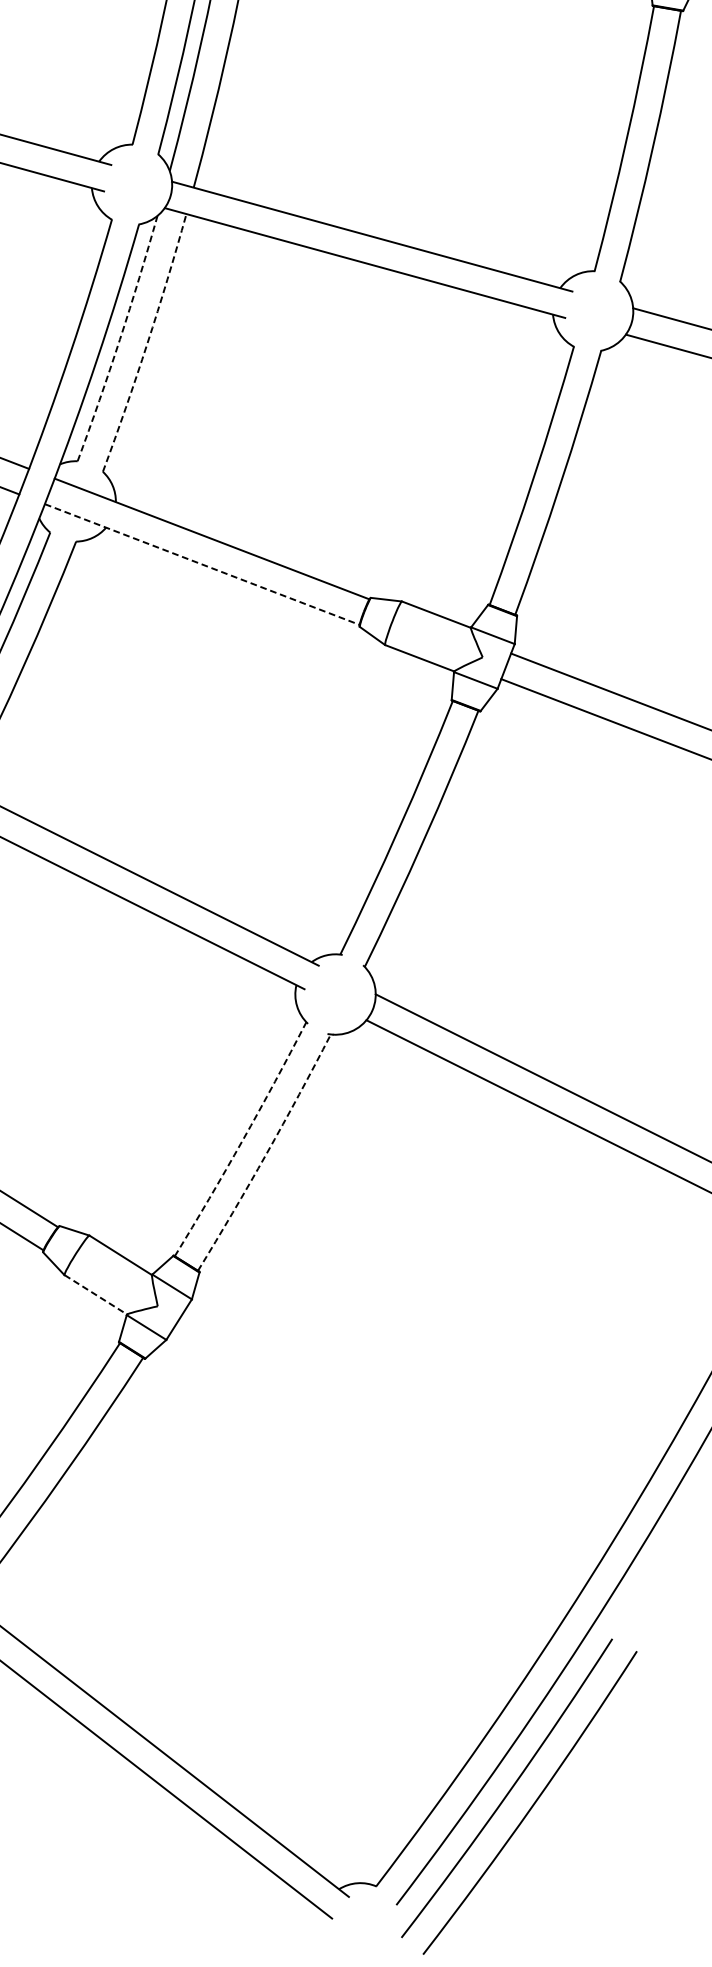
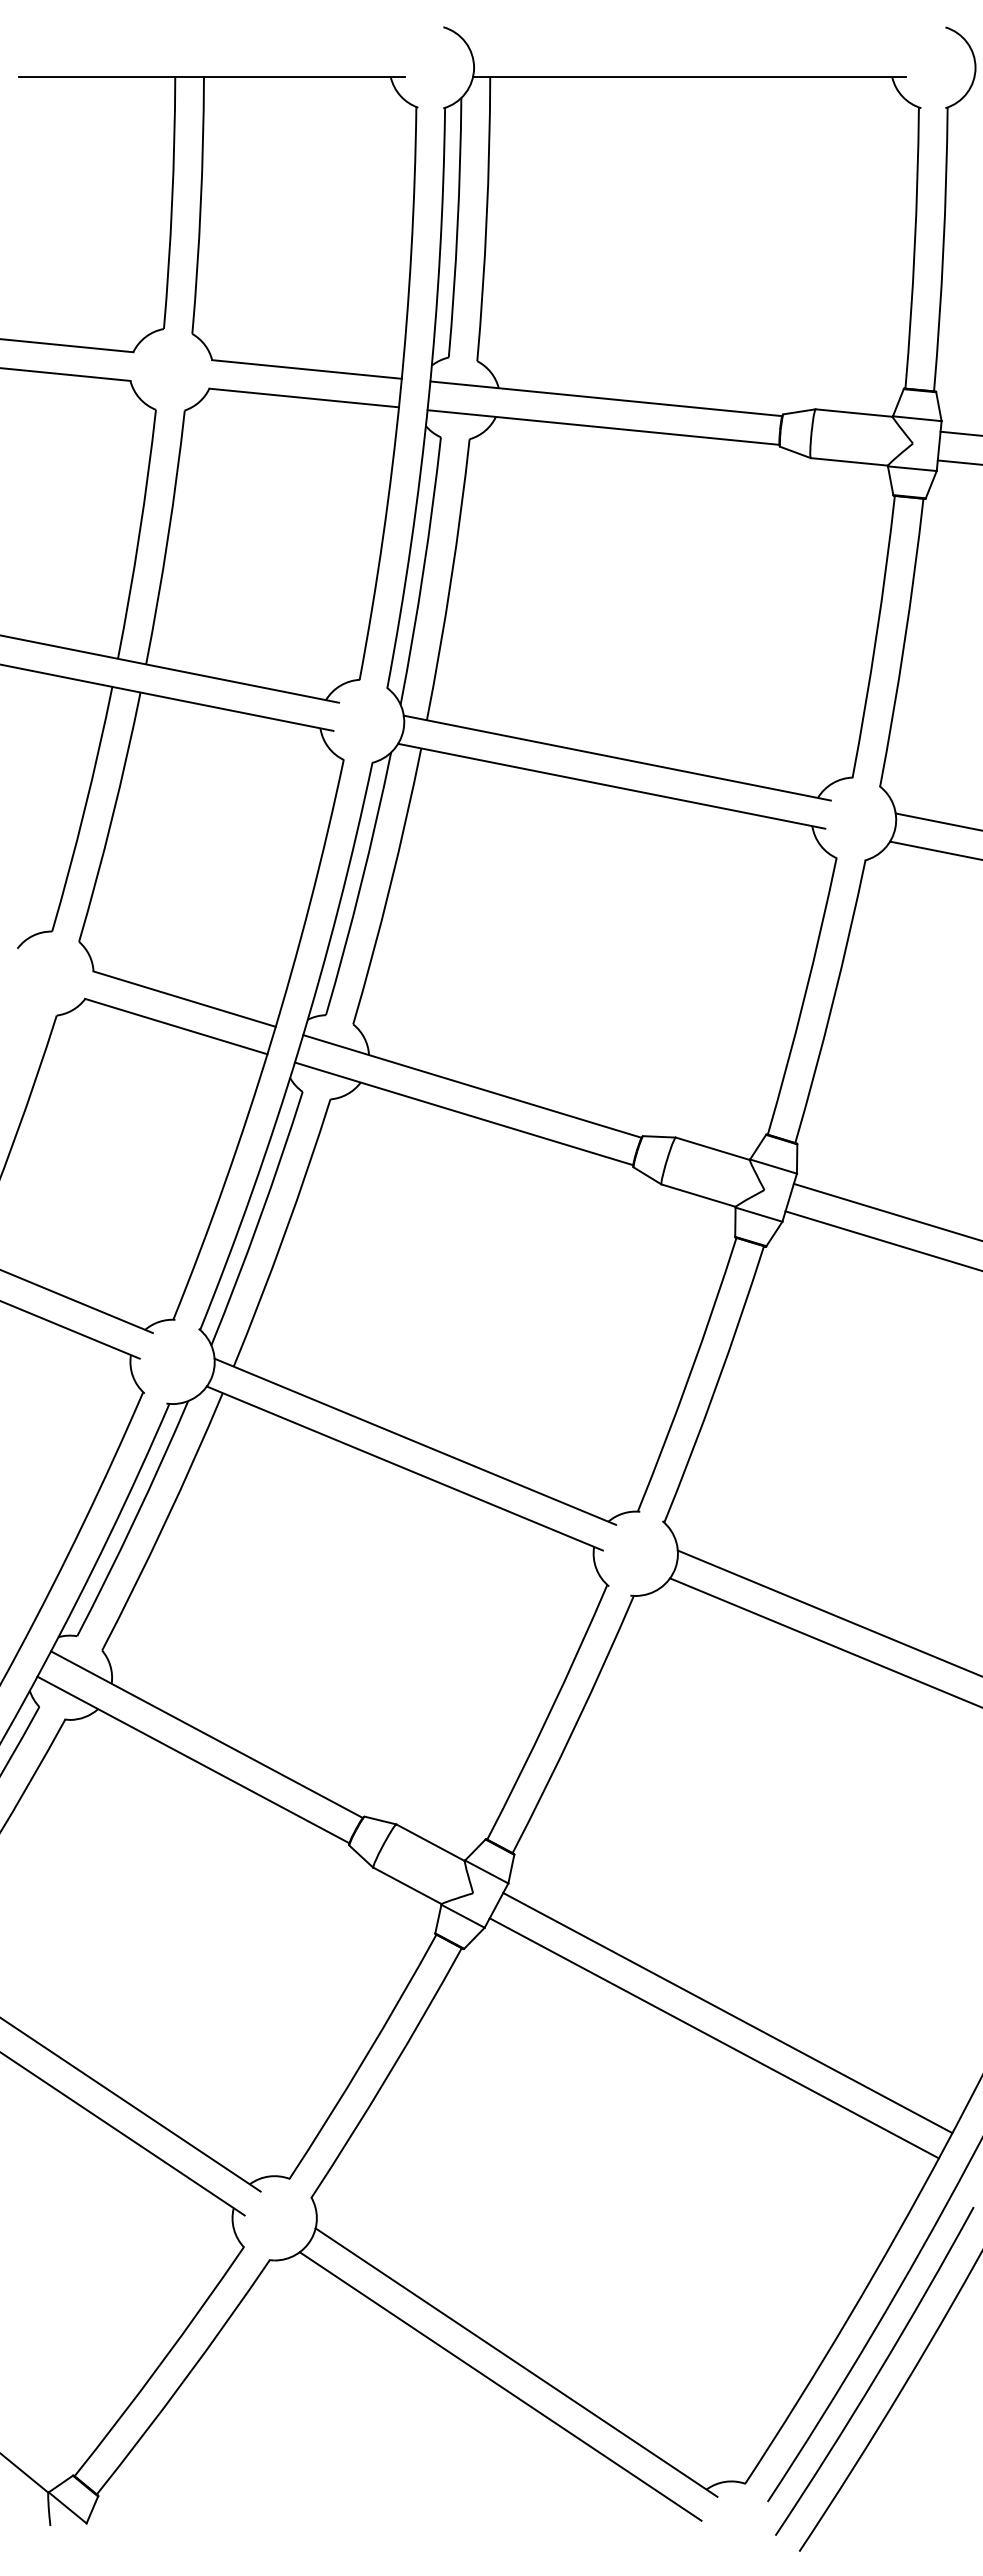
arc: (120, 339) -> (361, 884), dashed -> solid
arc: (147, 344) -> (390, 887), dashed -> solid
line: (202, 564) -> (464, 1113), dashed -> solid
arc: (242, 1140) -> (549, 1713), dashed -> solid
arc: (266, 1153) -> (575, 1725), dashed -> solid
line: (95, 1294) -> (407, 1885), dashed -> solid
line: (391, 1437) -> (727, 2012), added
line: (376, 1460) -> (713, 2038), added

